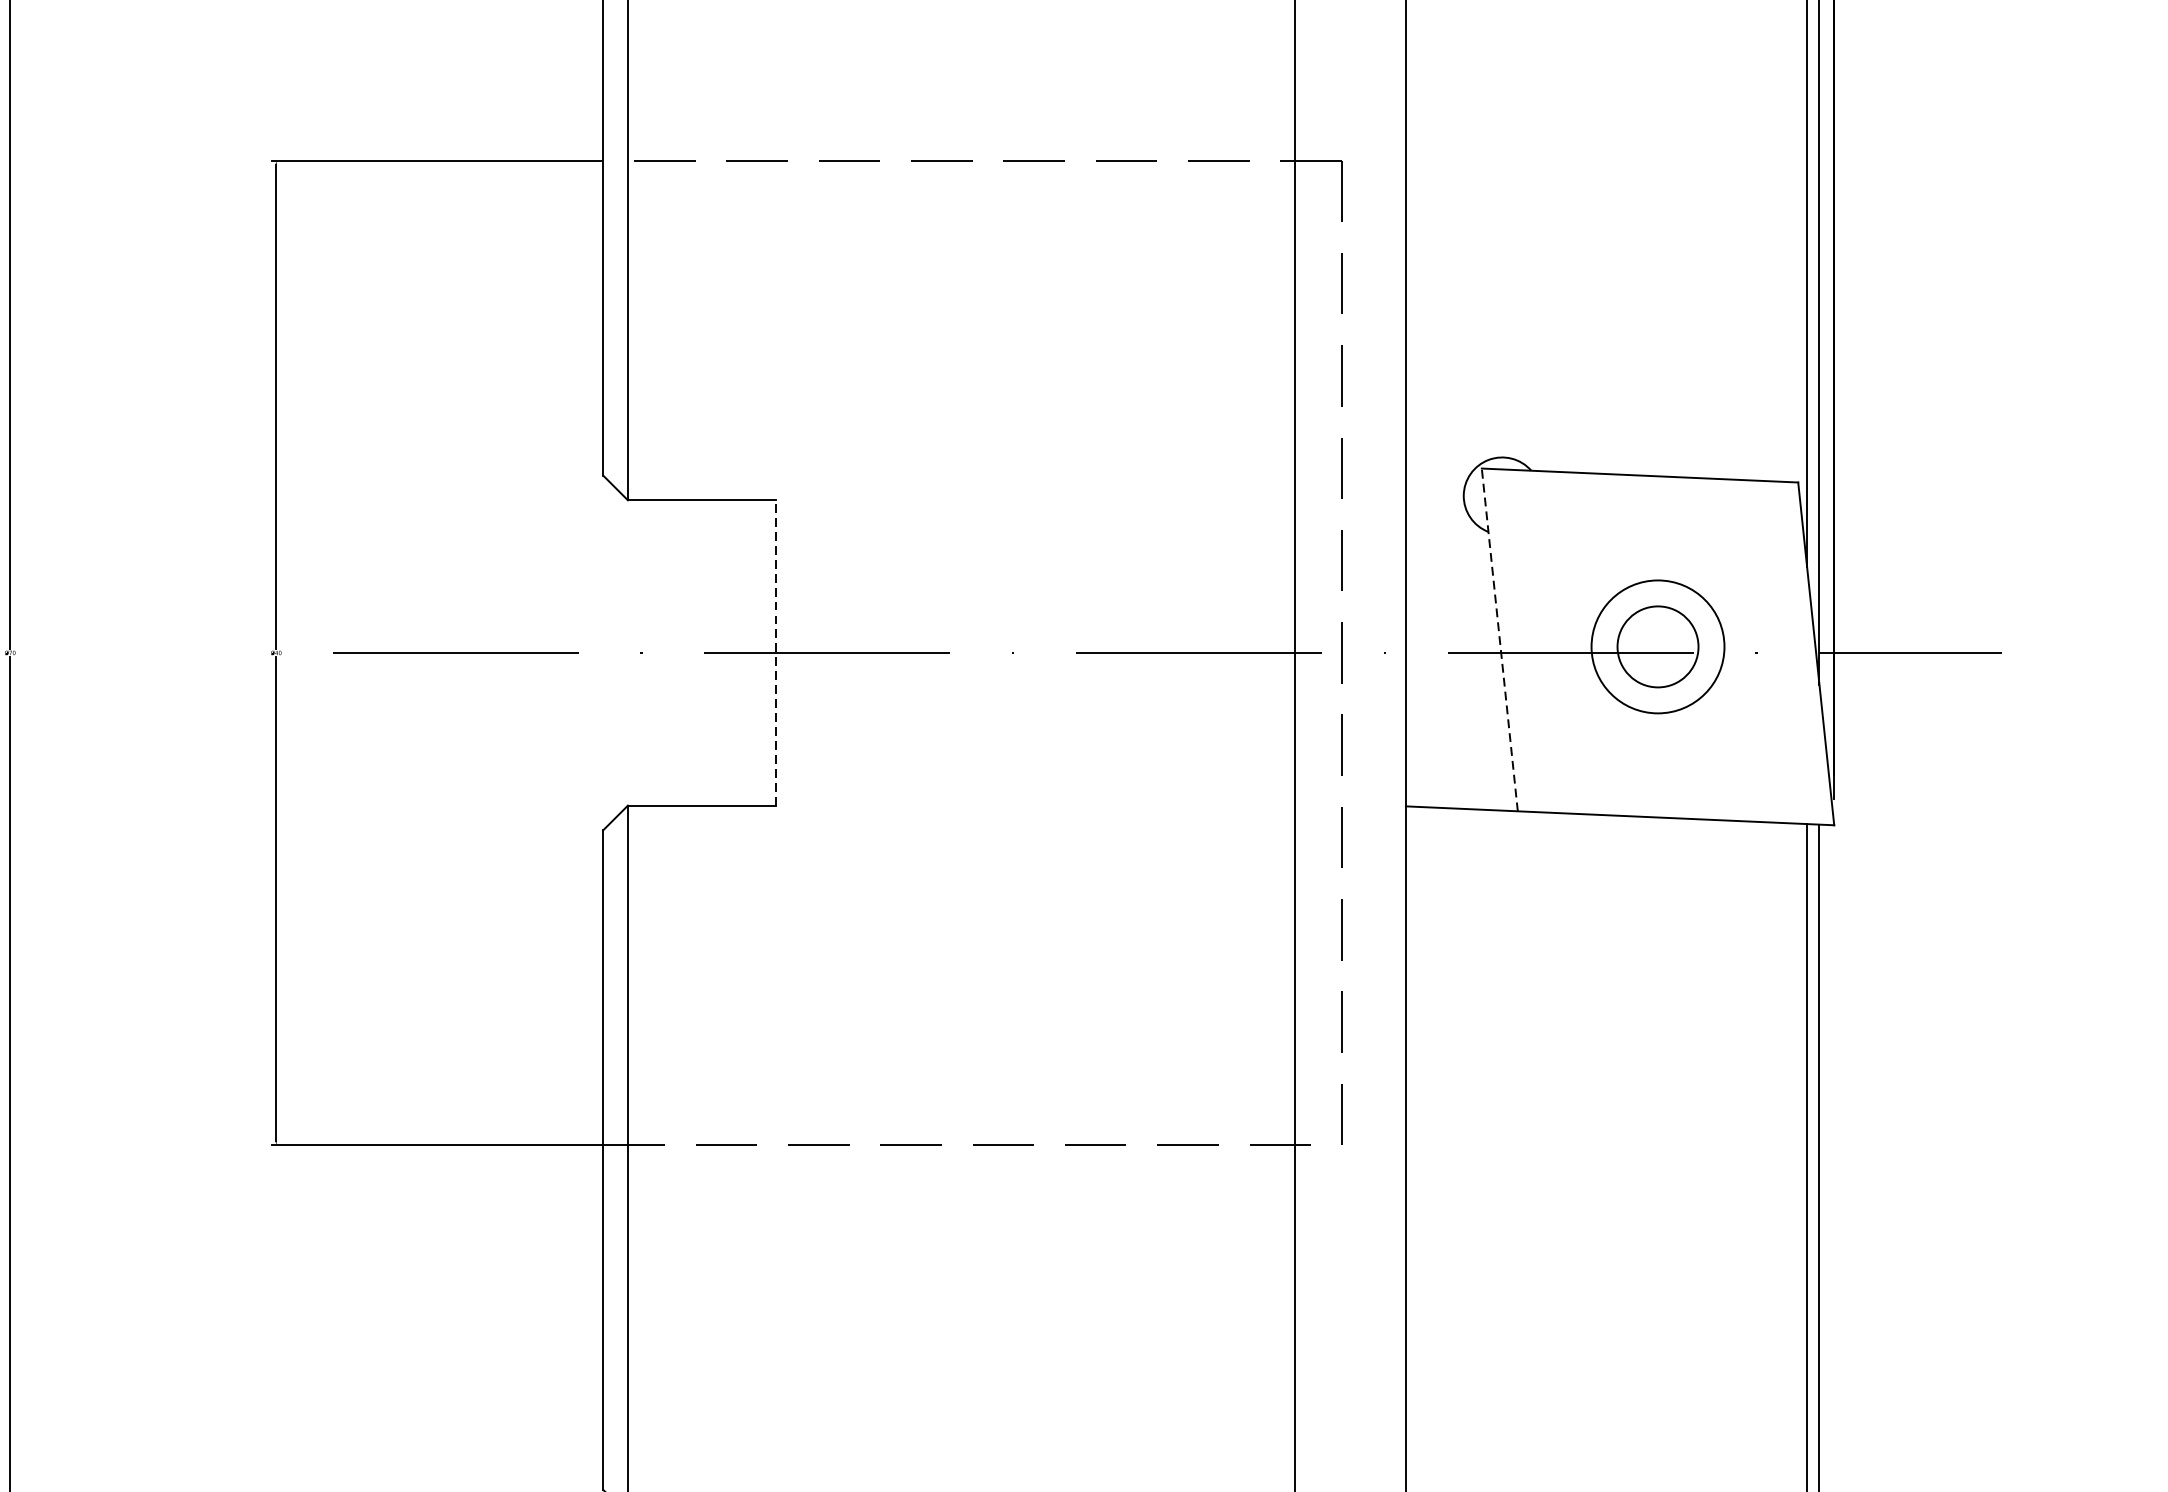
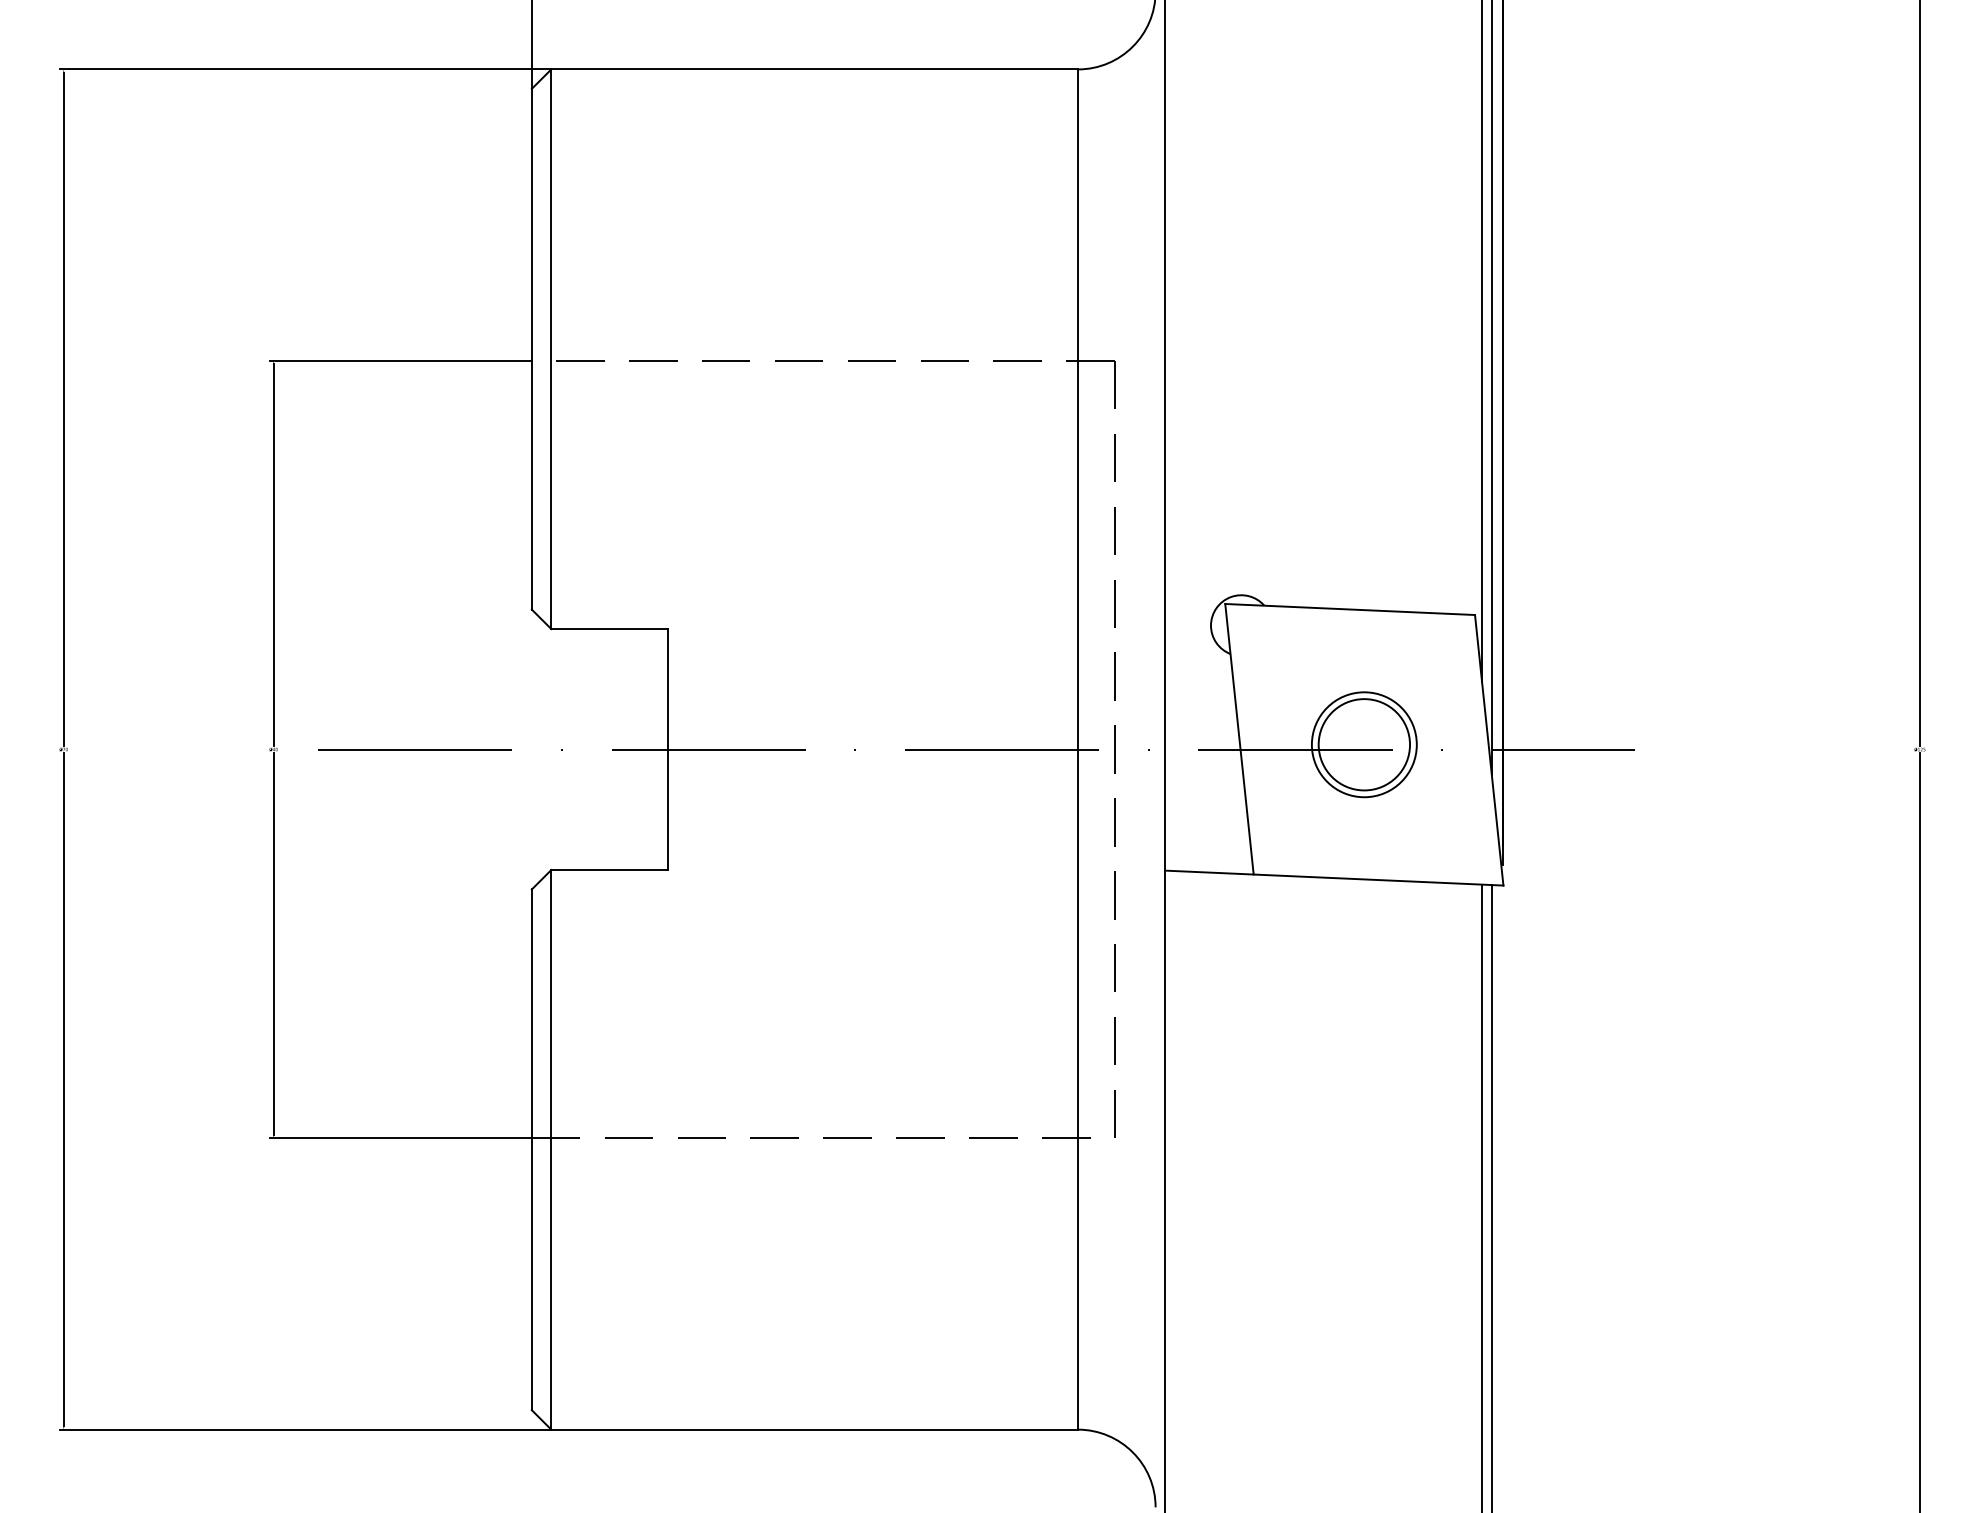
line: (1499, 638) -> (1239, 738), dashed -> solid
circle: (1658, 646) -> (1364, 744), size x1.43
line: (775, 652) -> (667, 749), dashed -> solid

